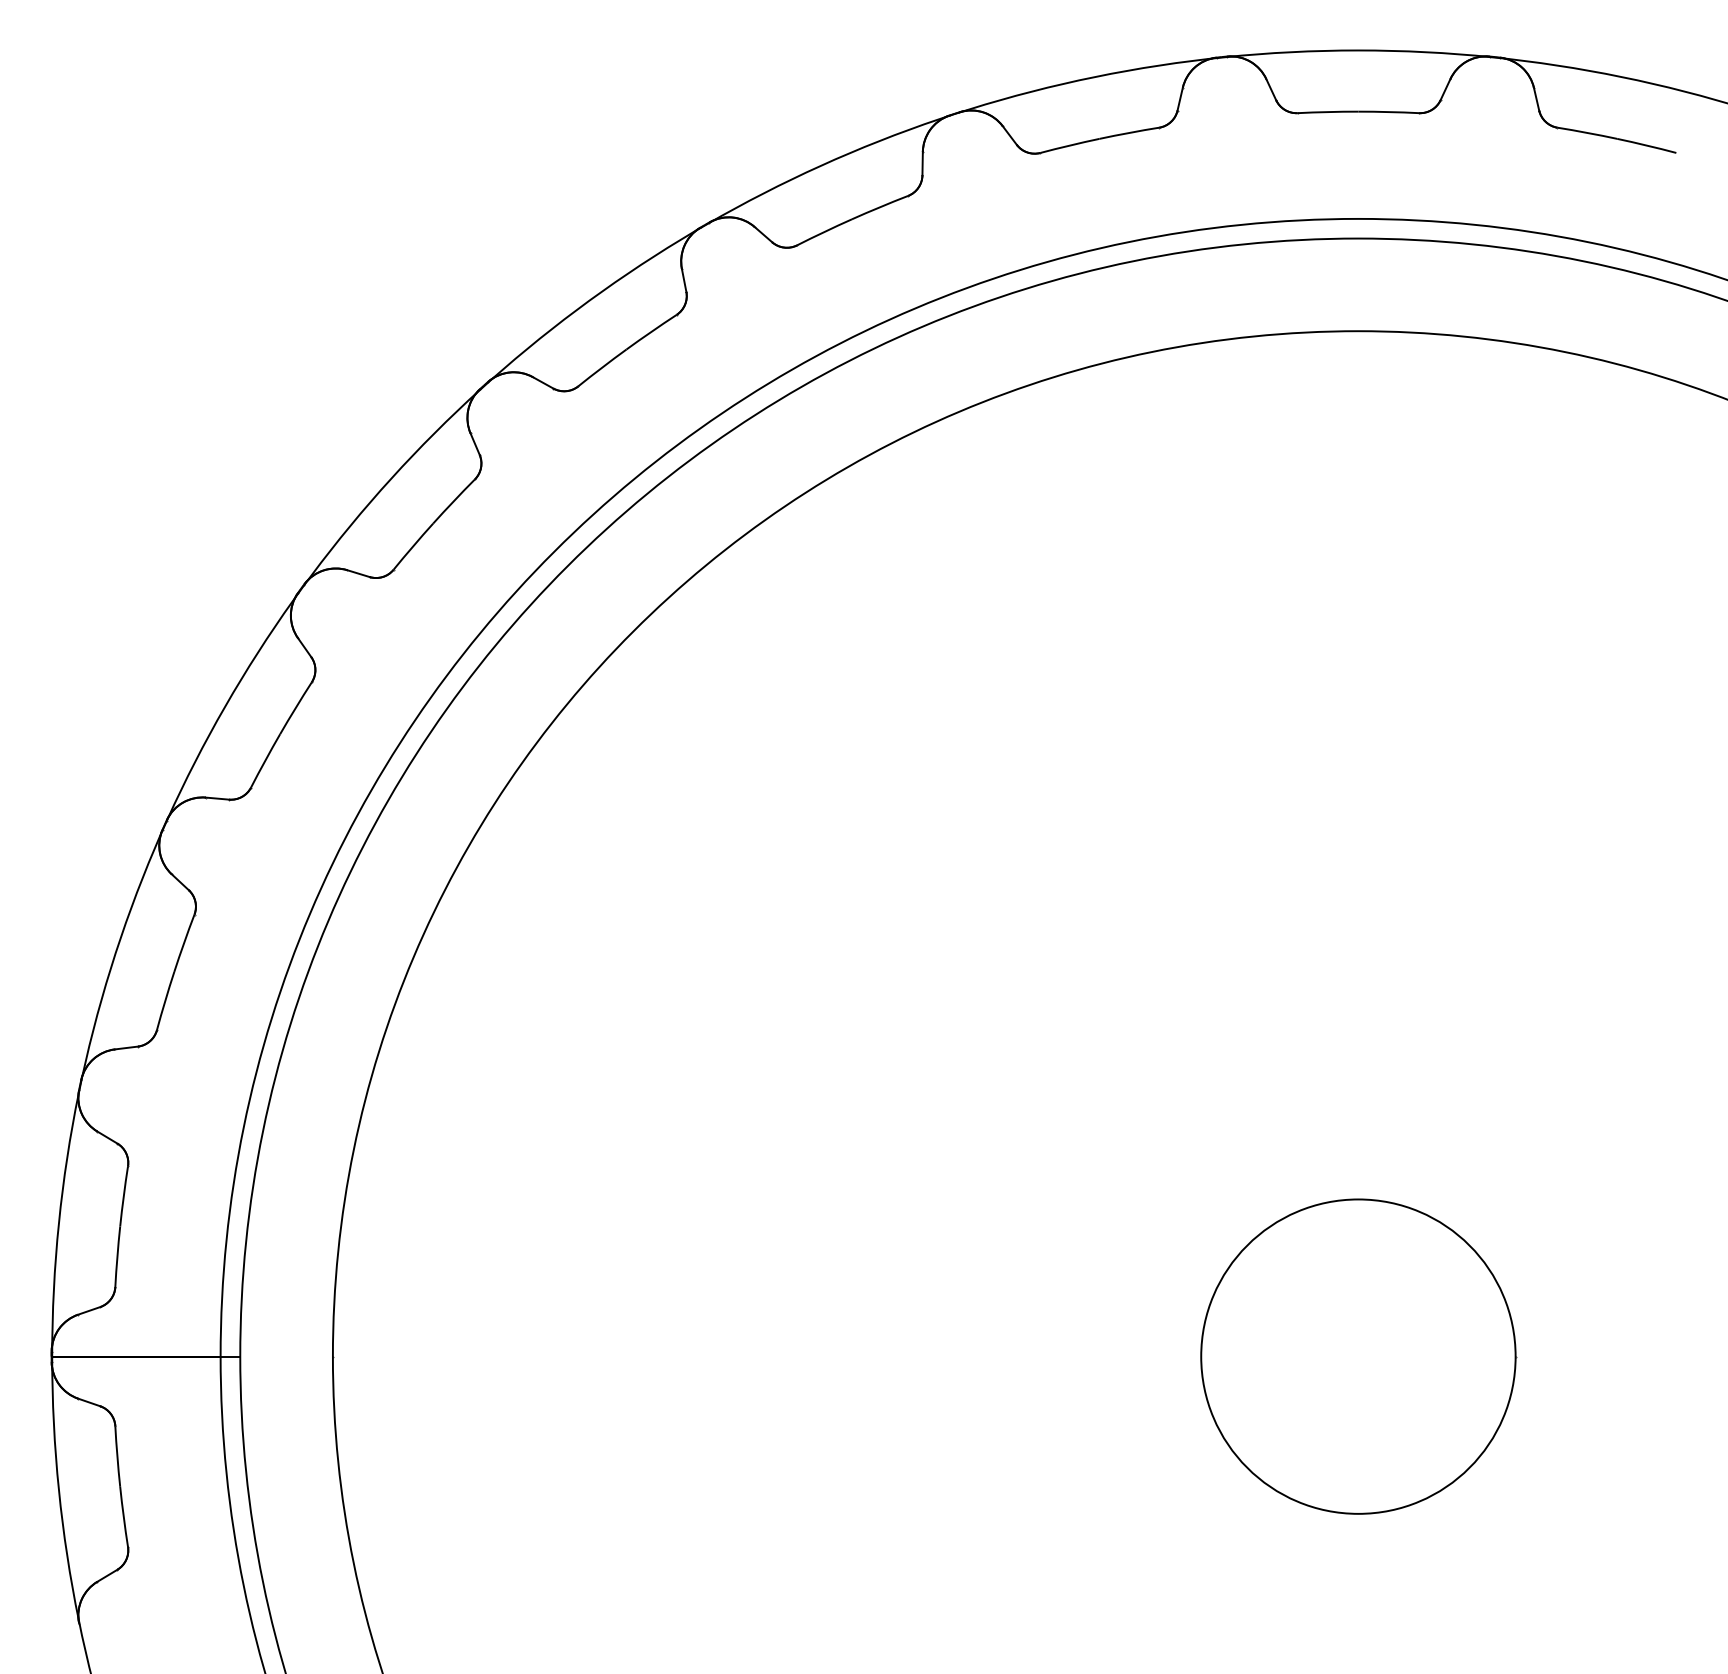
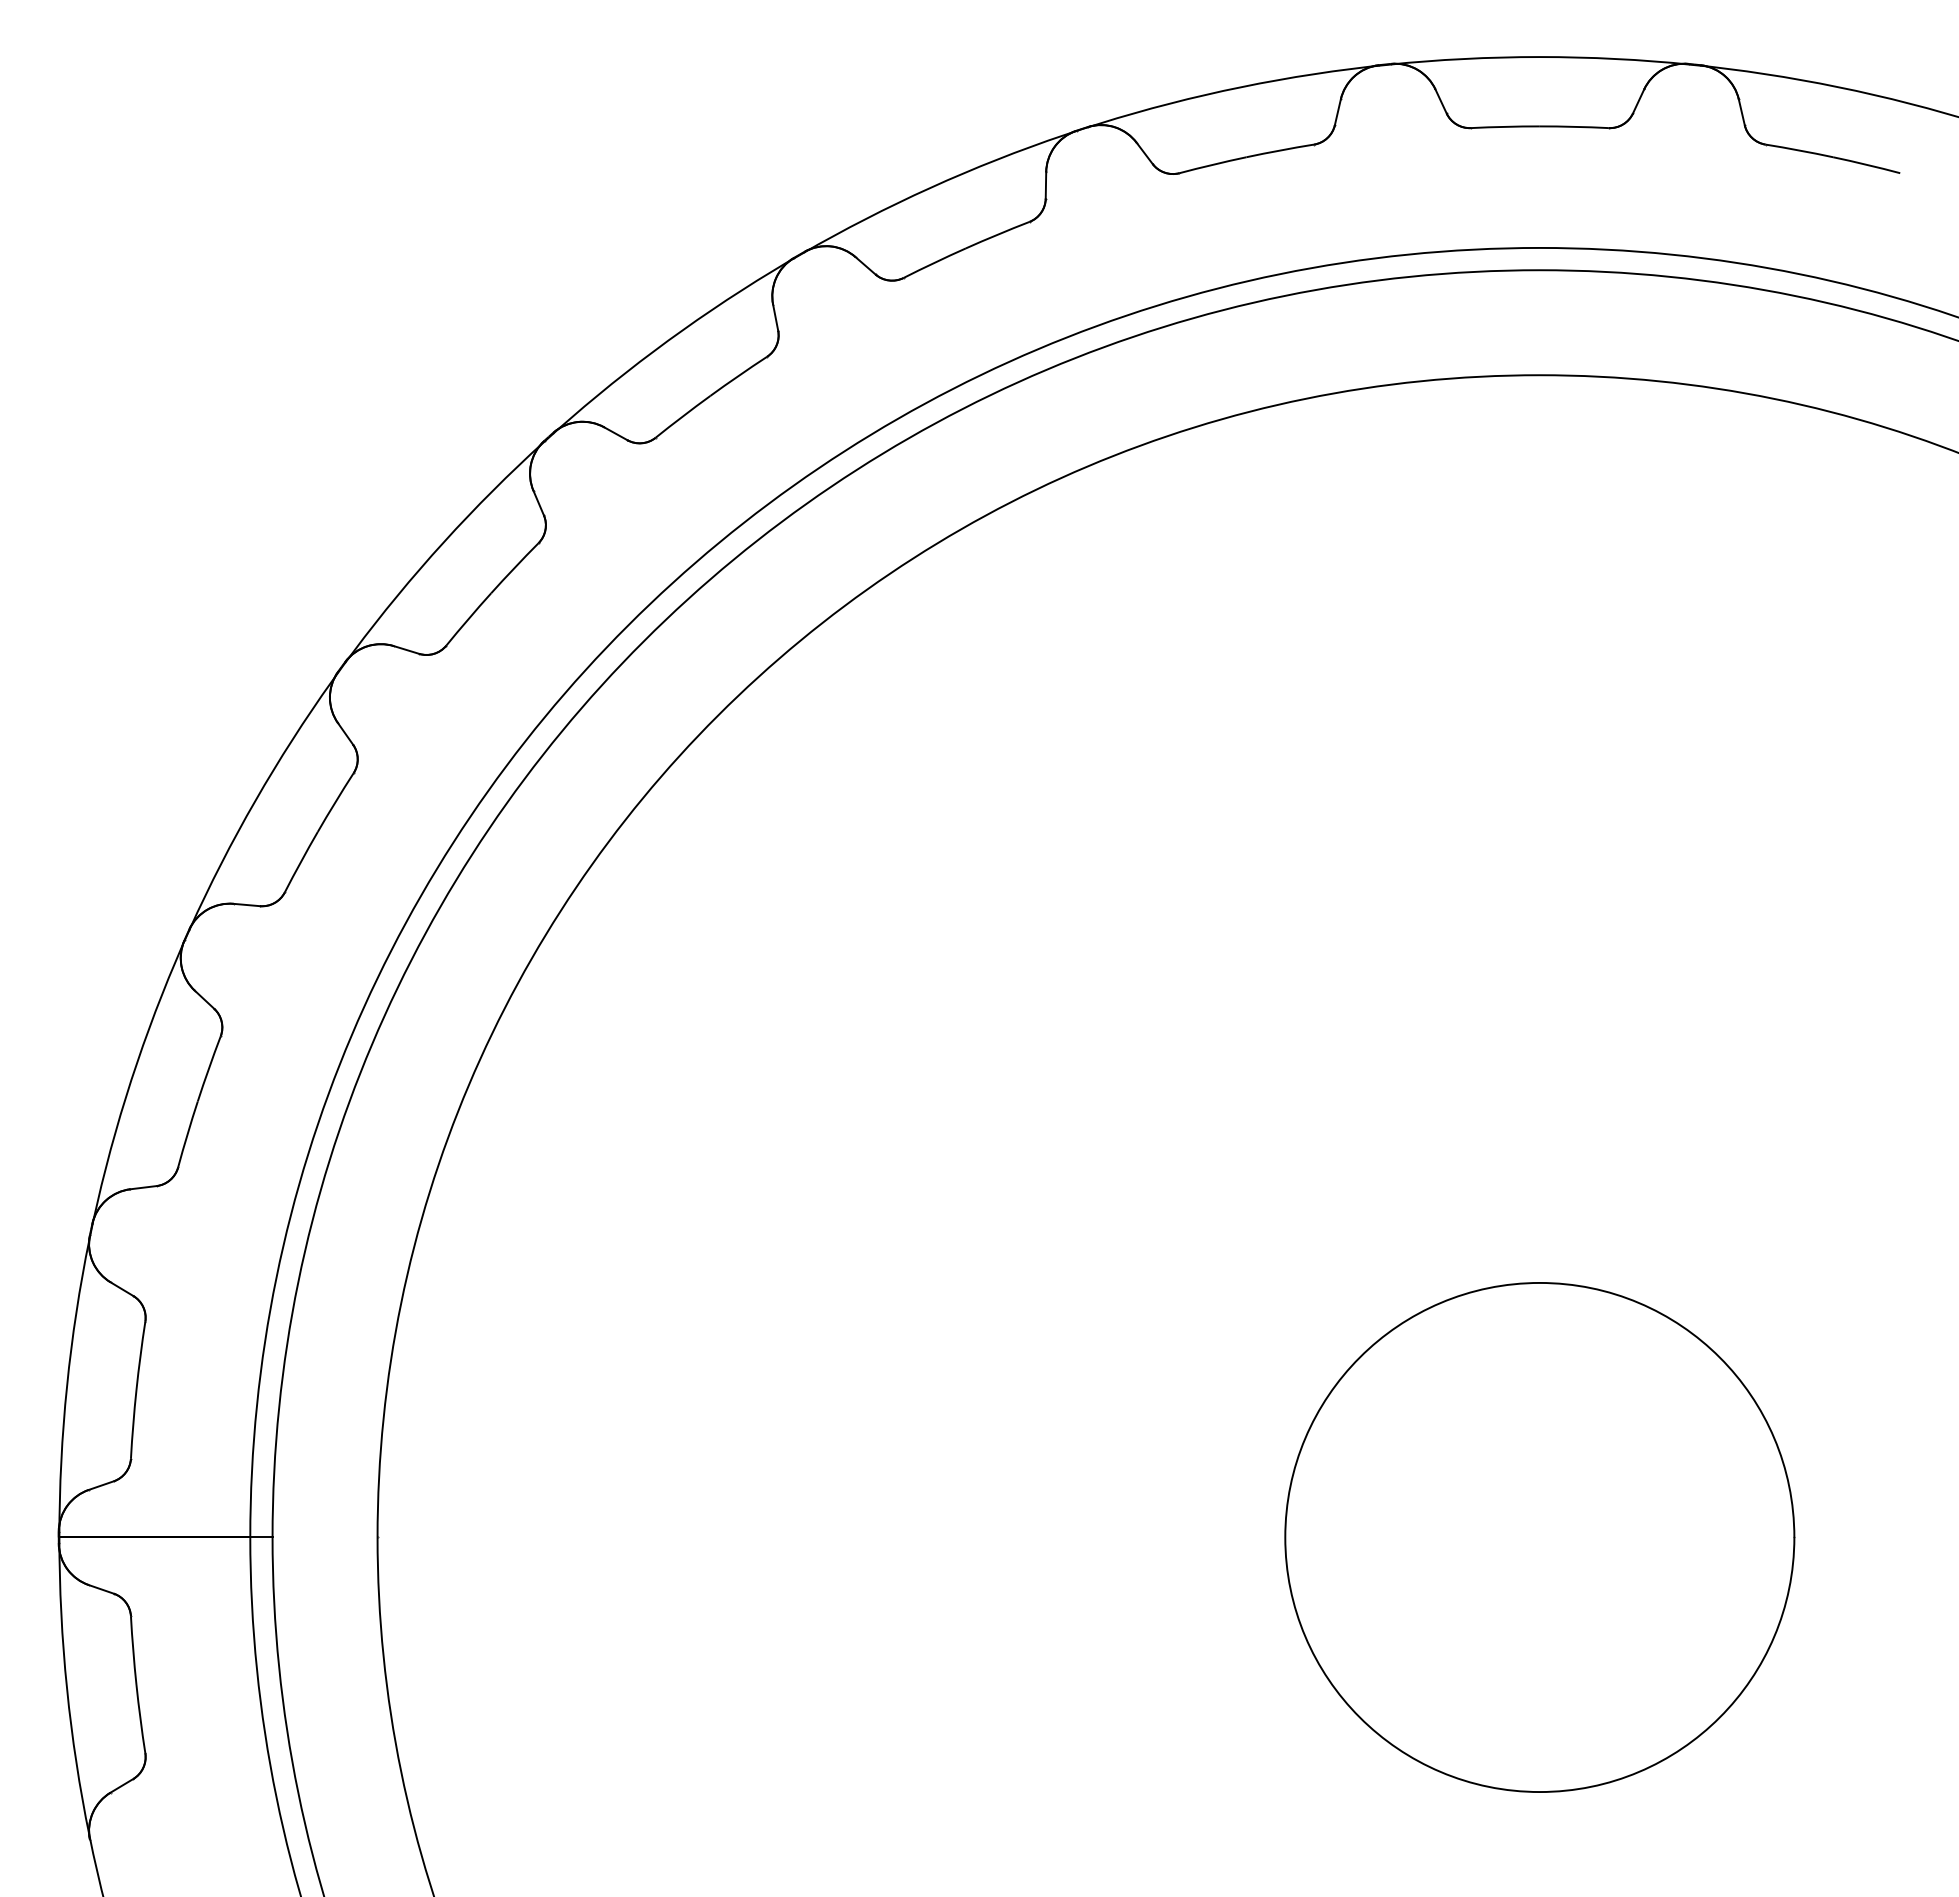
circle: (1358, 1356) -> (1539, 1537), size x1.43

